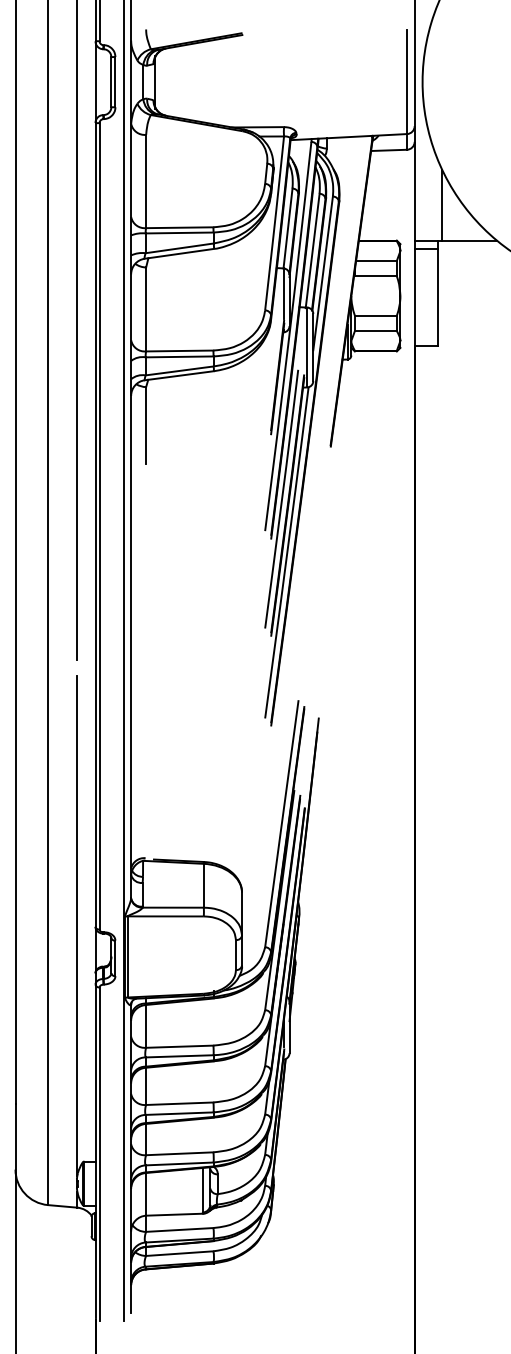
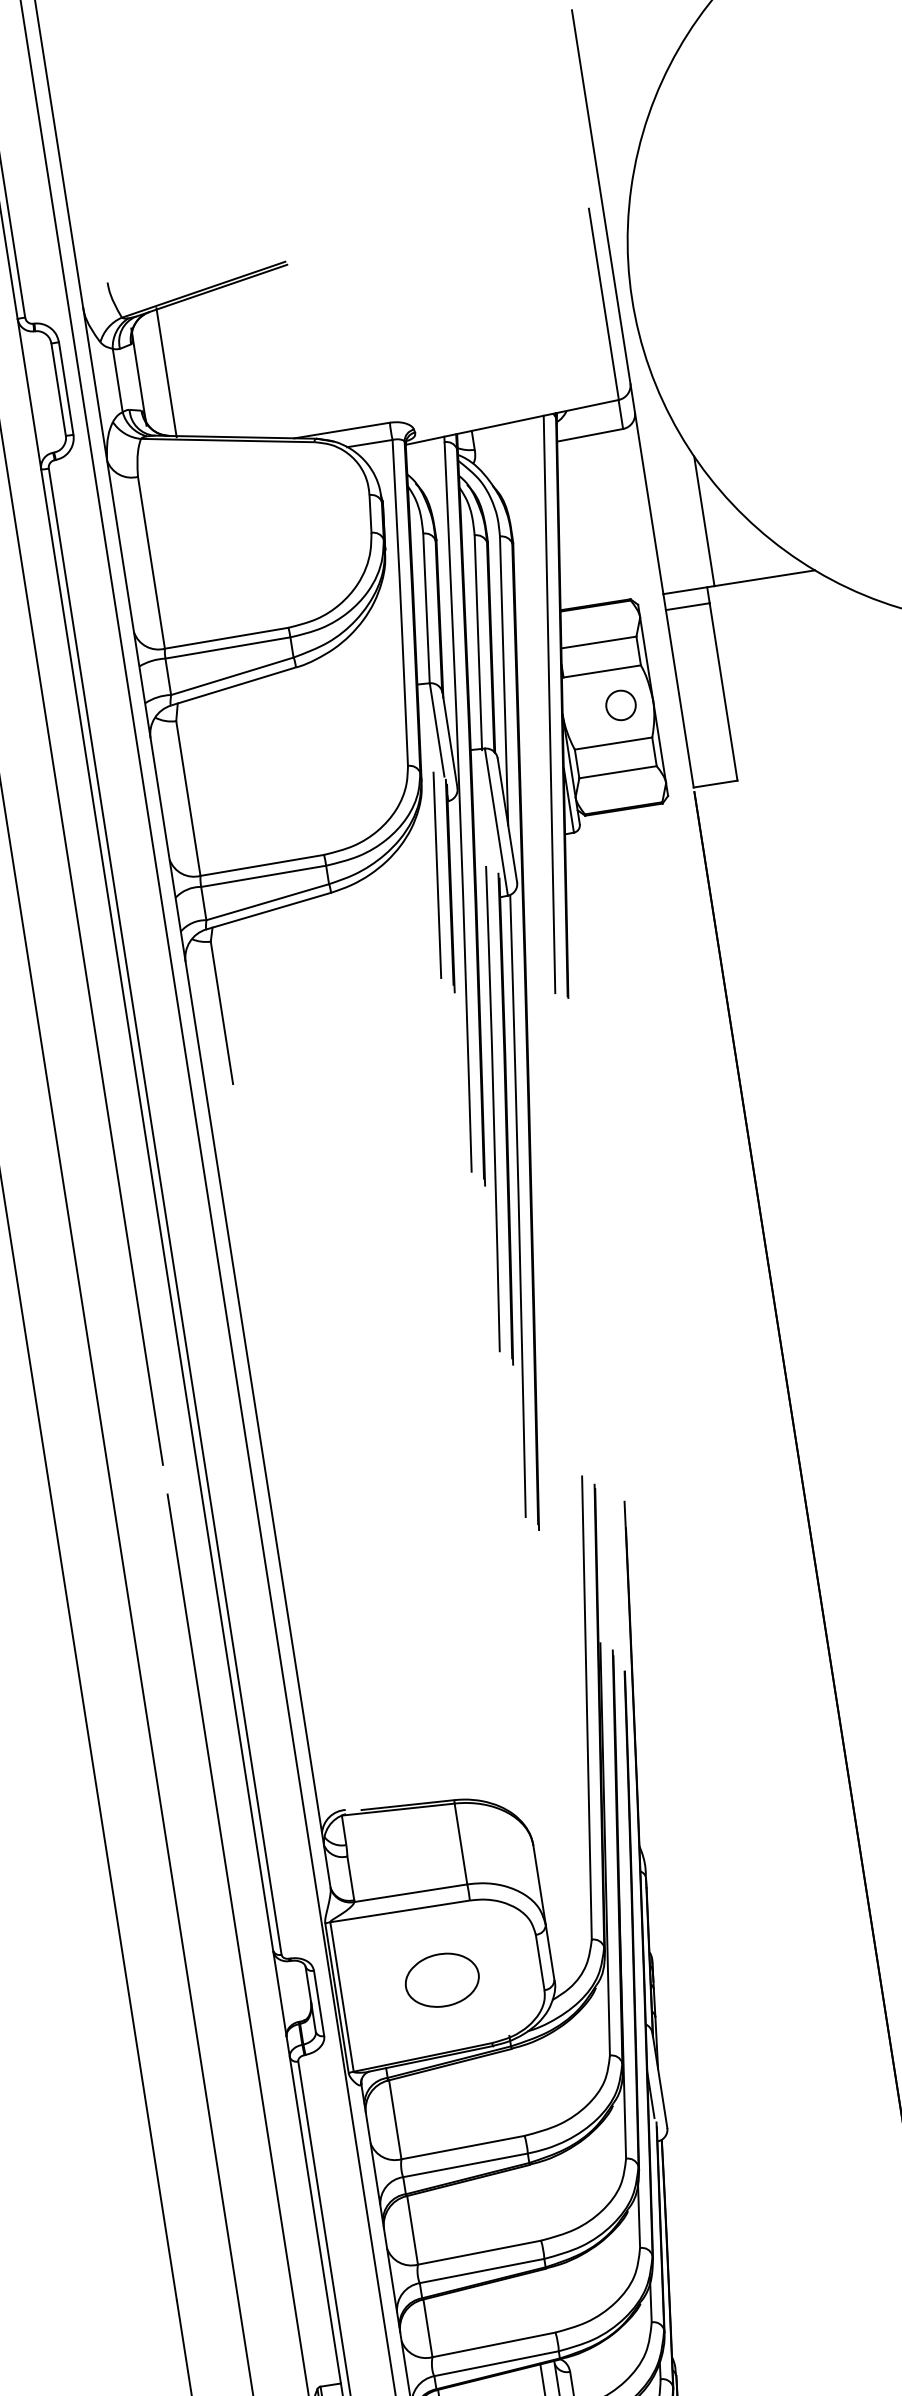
line: (169, 82) -> (165, 373), added
line: (345, 289) -> (550, 704), added
circle: (382, 295) -> (619, 704), added
line: (271, 370) -> (437, 874), added
part: (182, 956) -> (442, 1980), added

